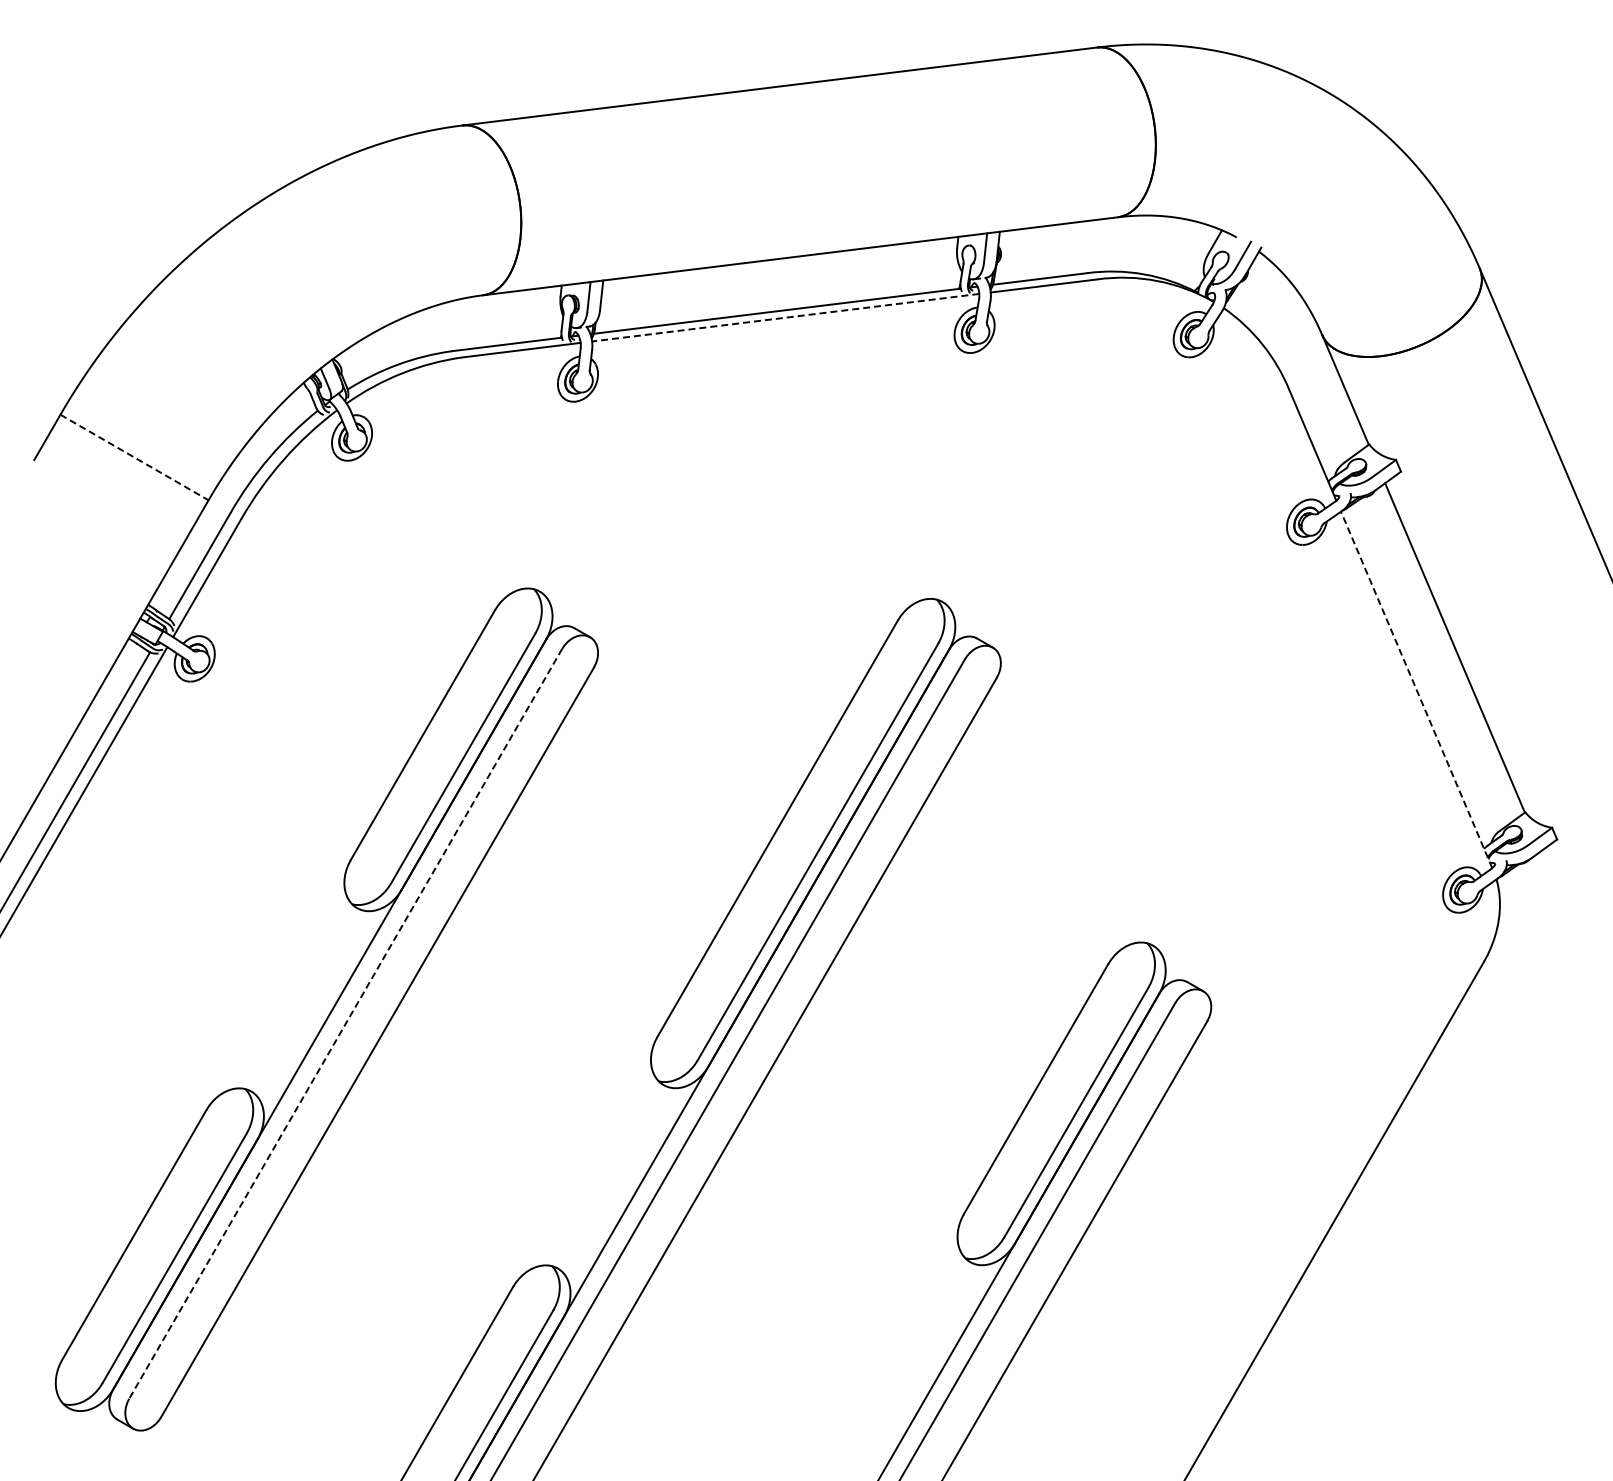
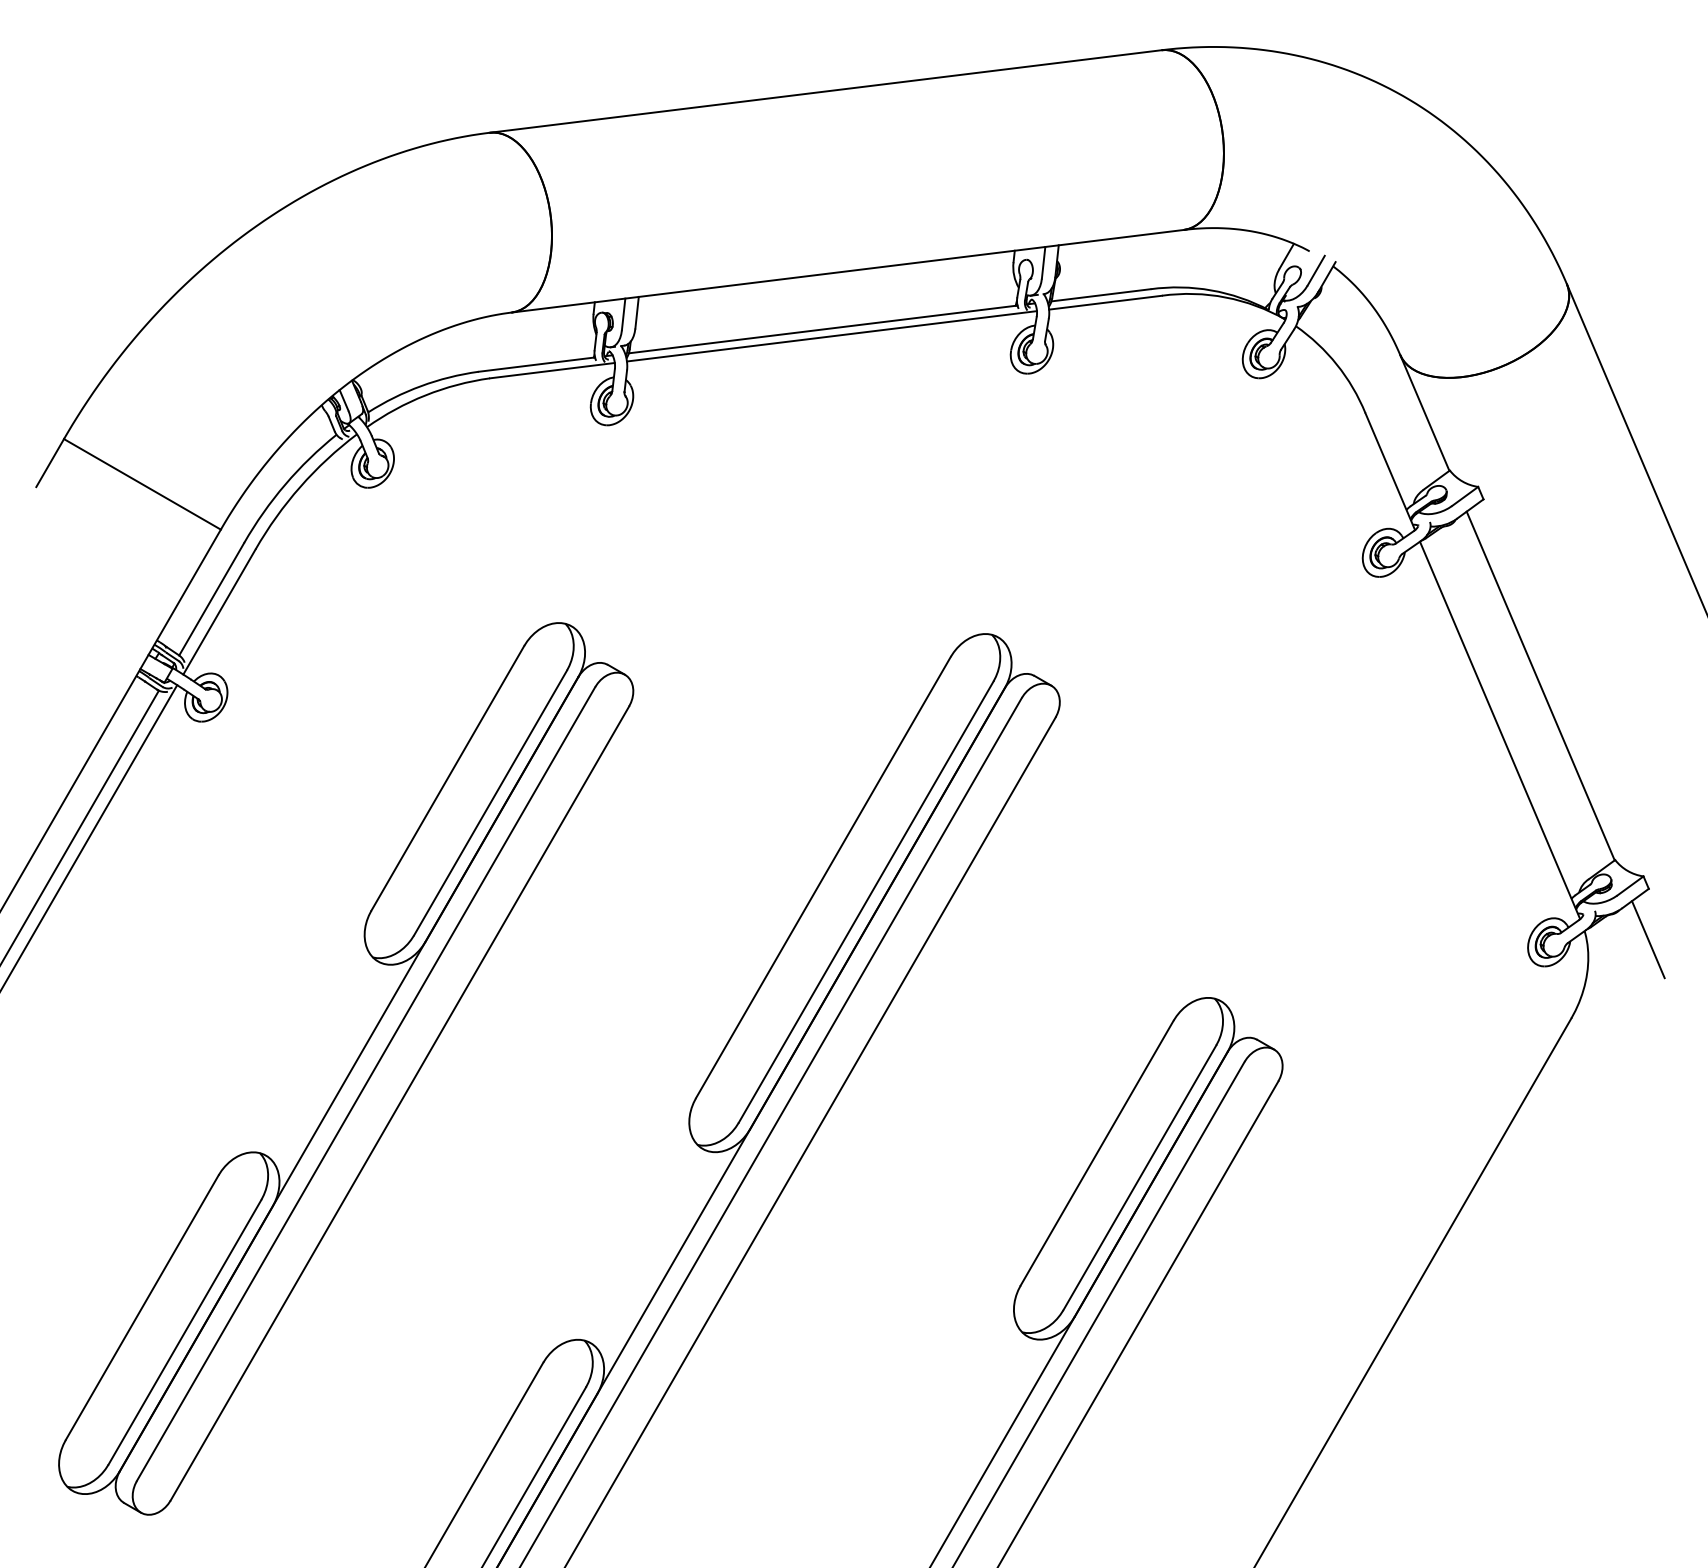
line: (785, 317) -> (831, 336), dashed -> solid
line: (134, 457) -> (142, 484), dashed -> solid
line: (1416, 689) -> (1499, 729), dashed -> solid
line: (1556, 887) -> (1648, 939), added
line: (345, 1023) -> (365, 1083), dashed -> solid

